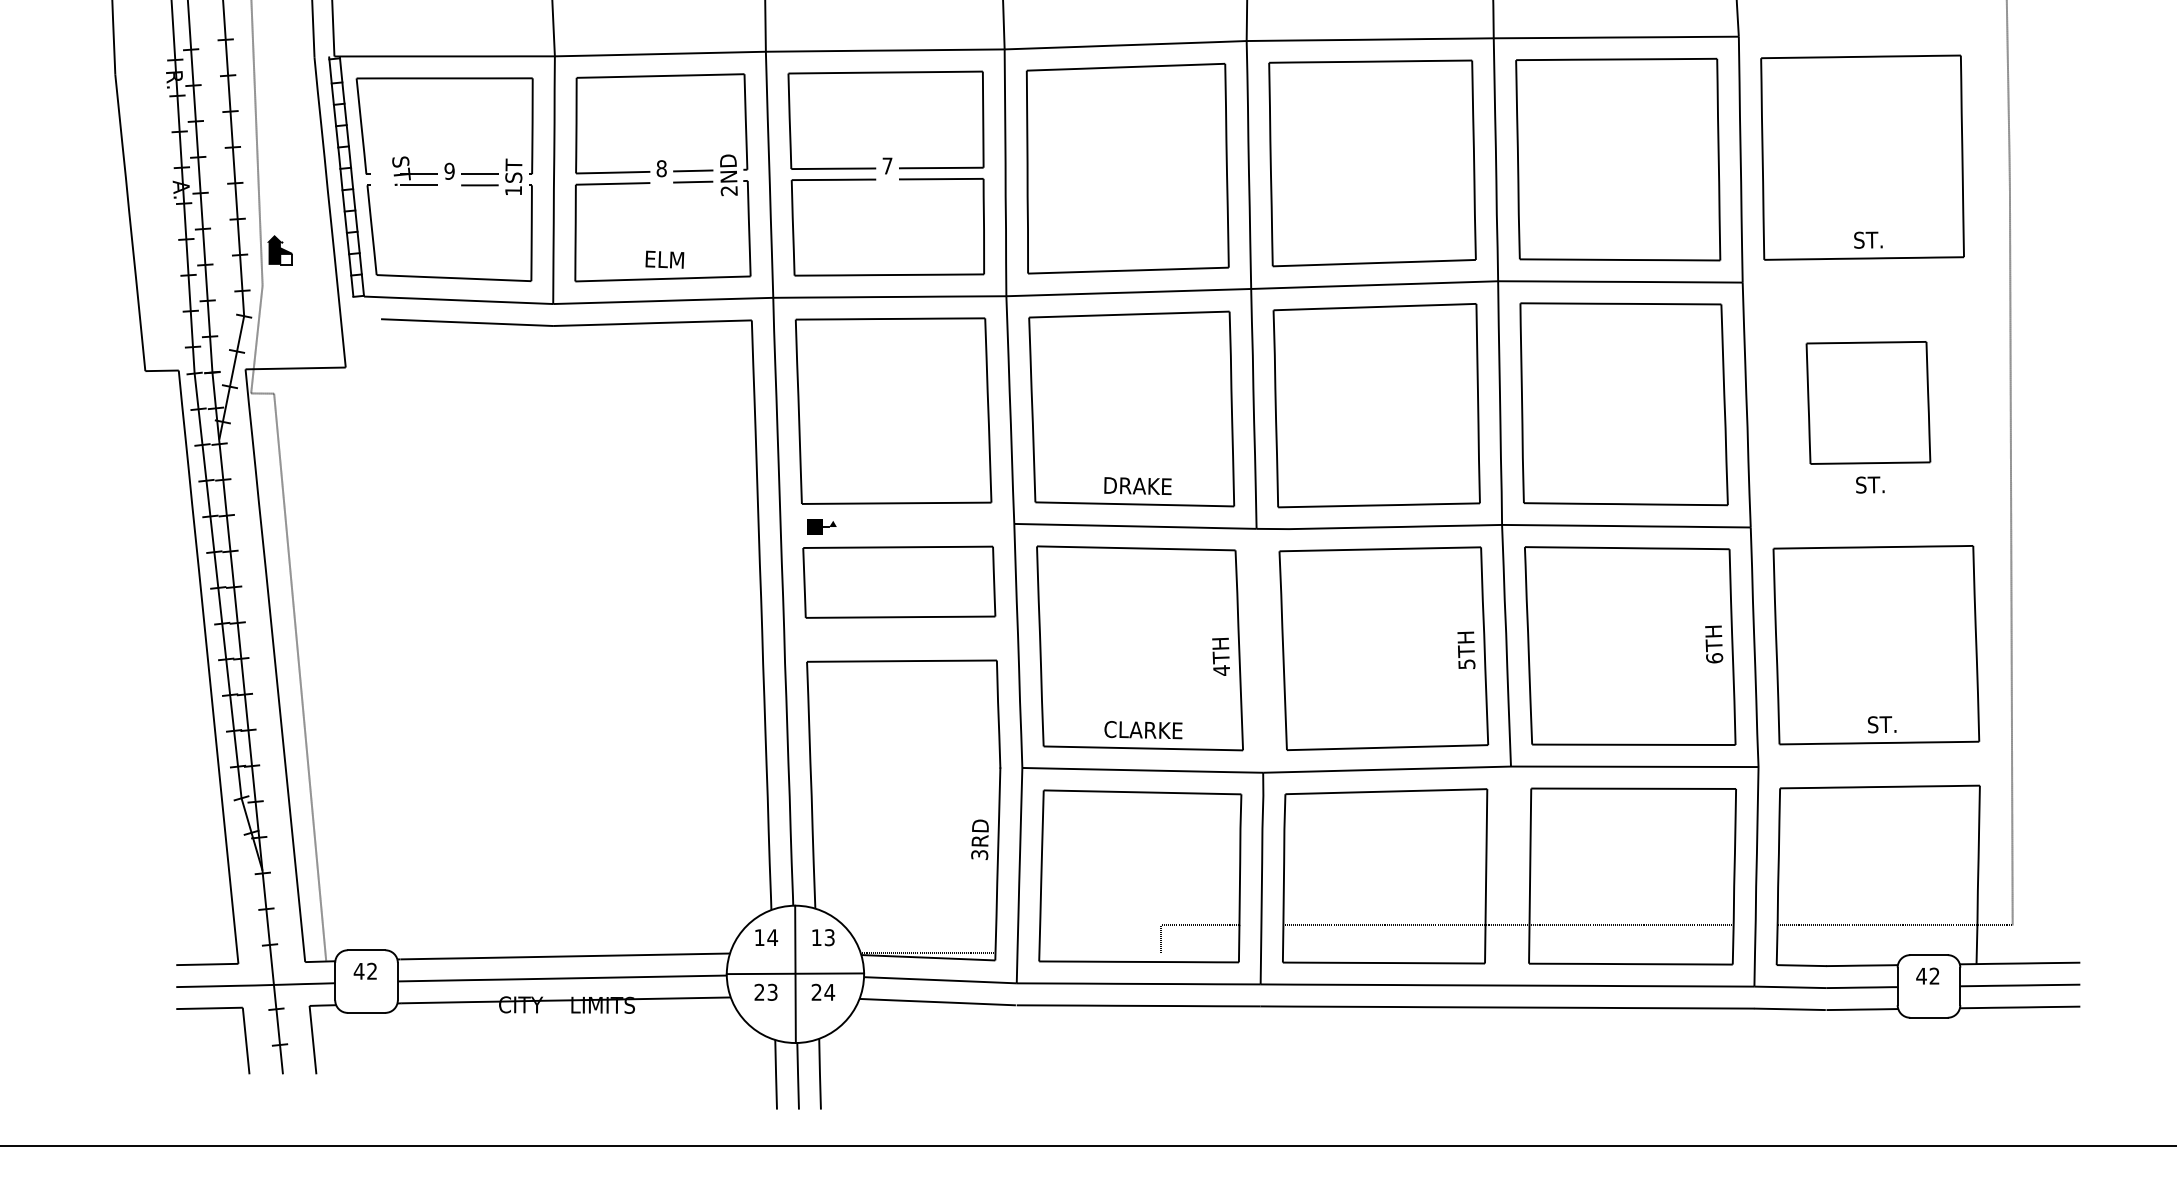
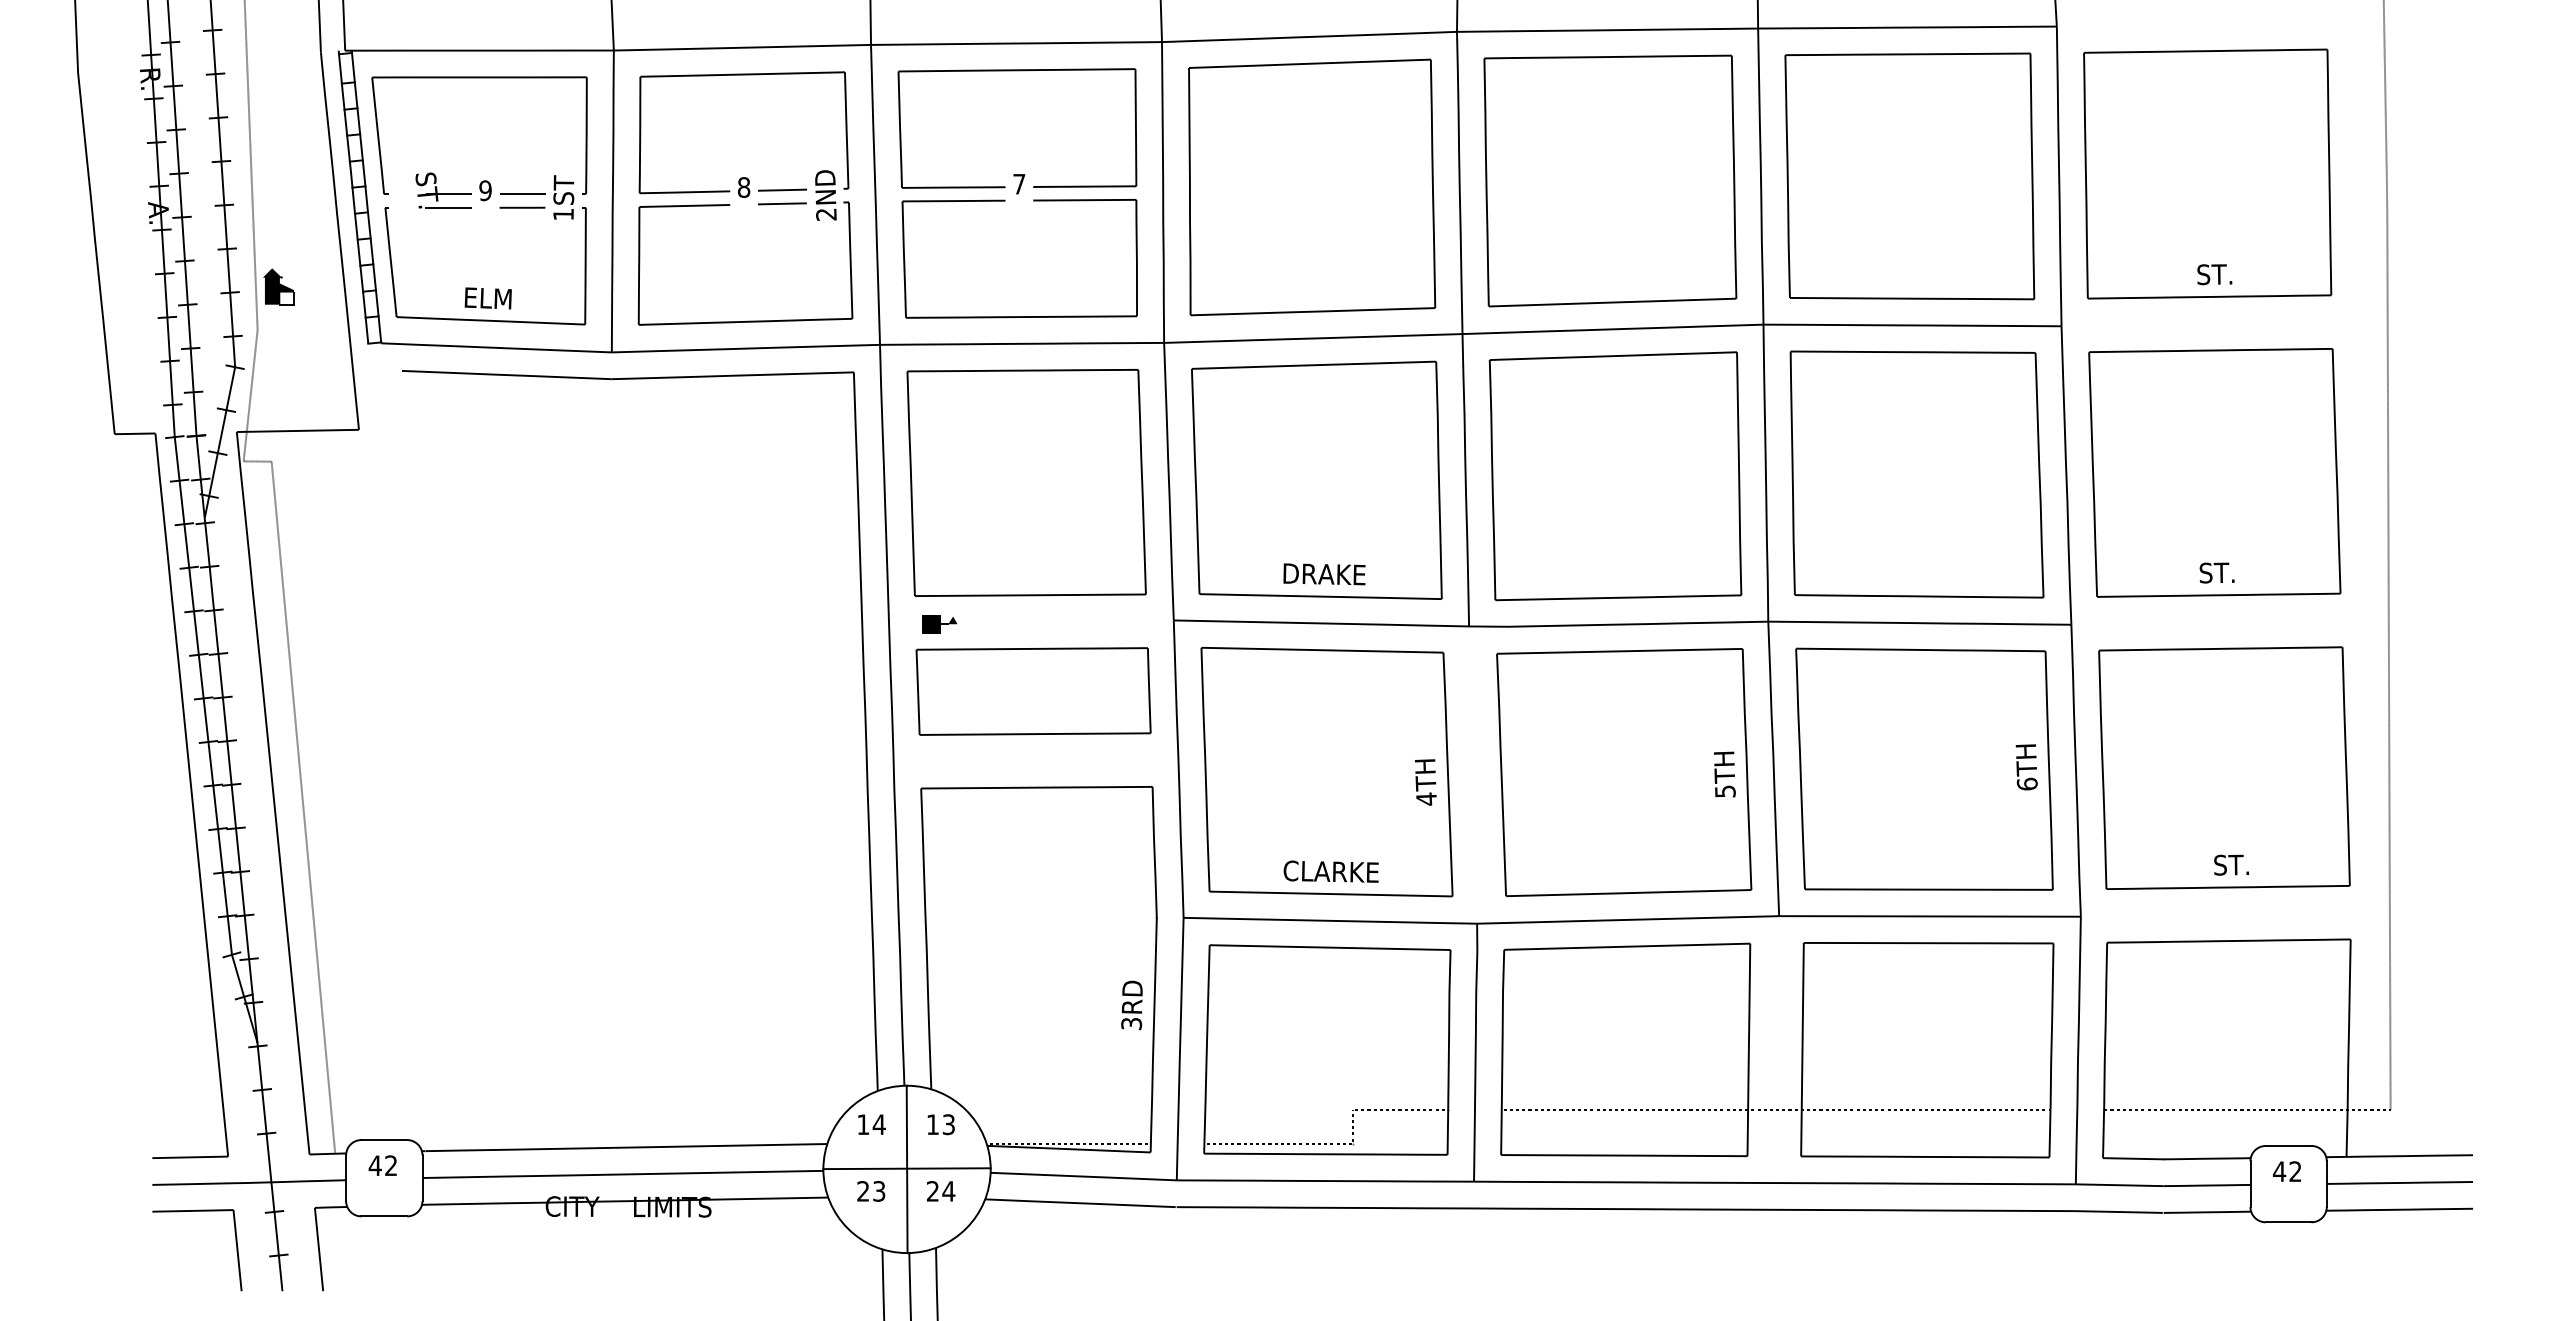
text: (664, 259) -> (487, 298), moved
part: (1868, 402) -> (2214, 472), size x1.67
line: (1100, 953) -> (1278, 1143), added

